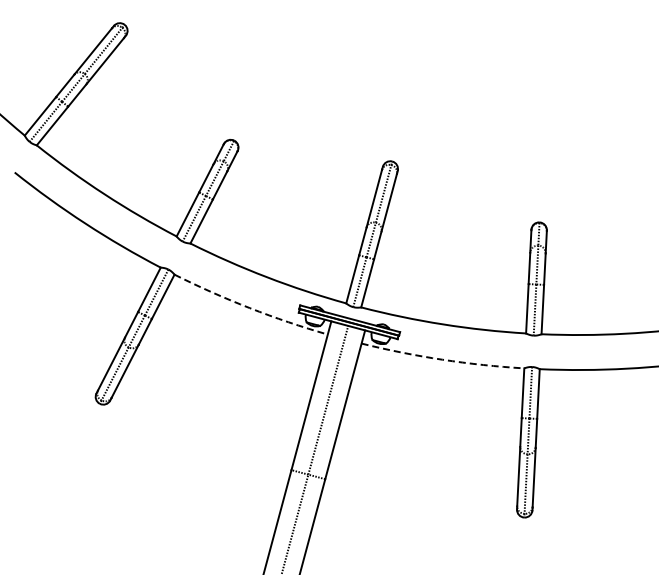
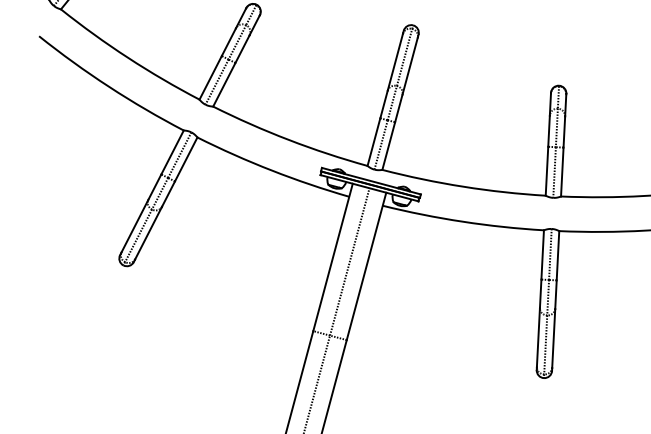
arc: (249, 308) -> (271, 170), dashed -> solid
arc: (442, 359) -> (462, 221), dashed -> solid

